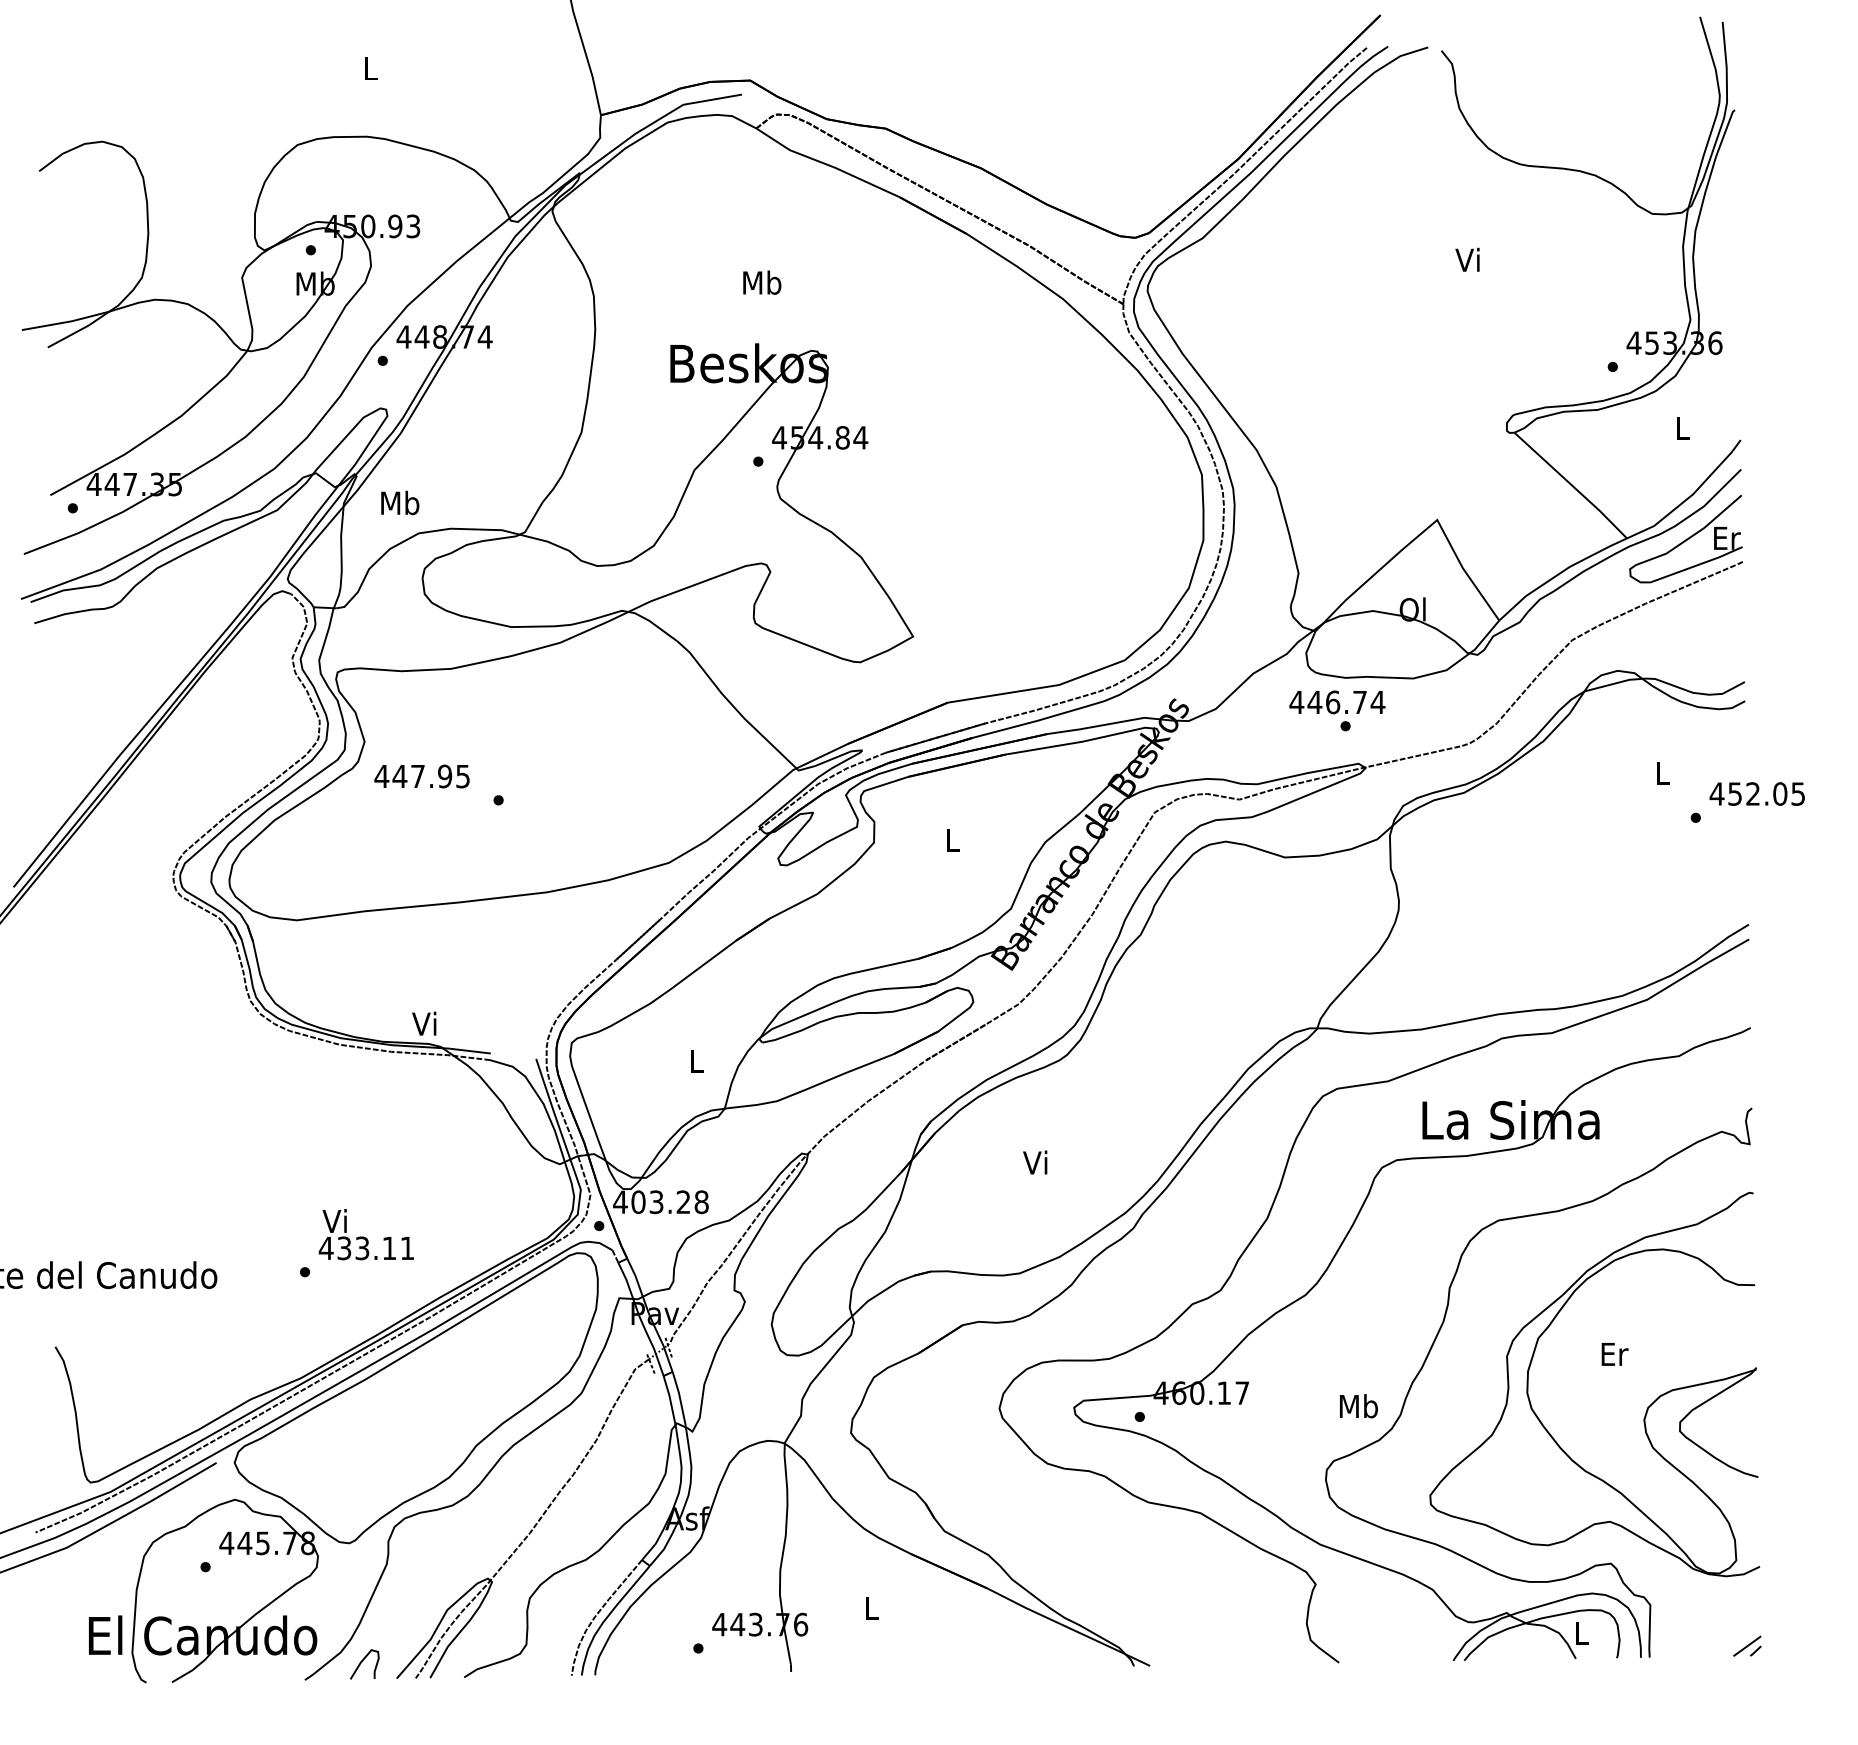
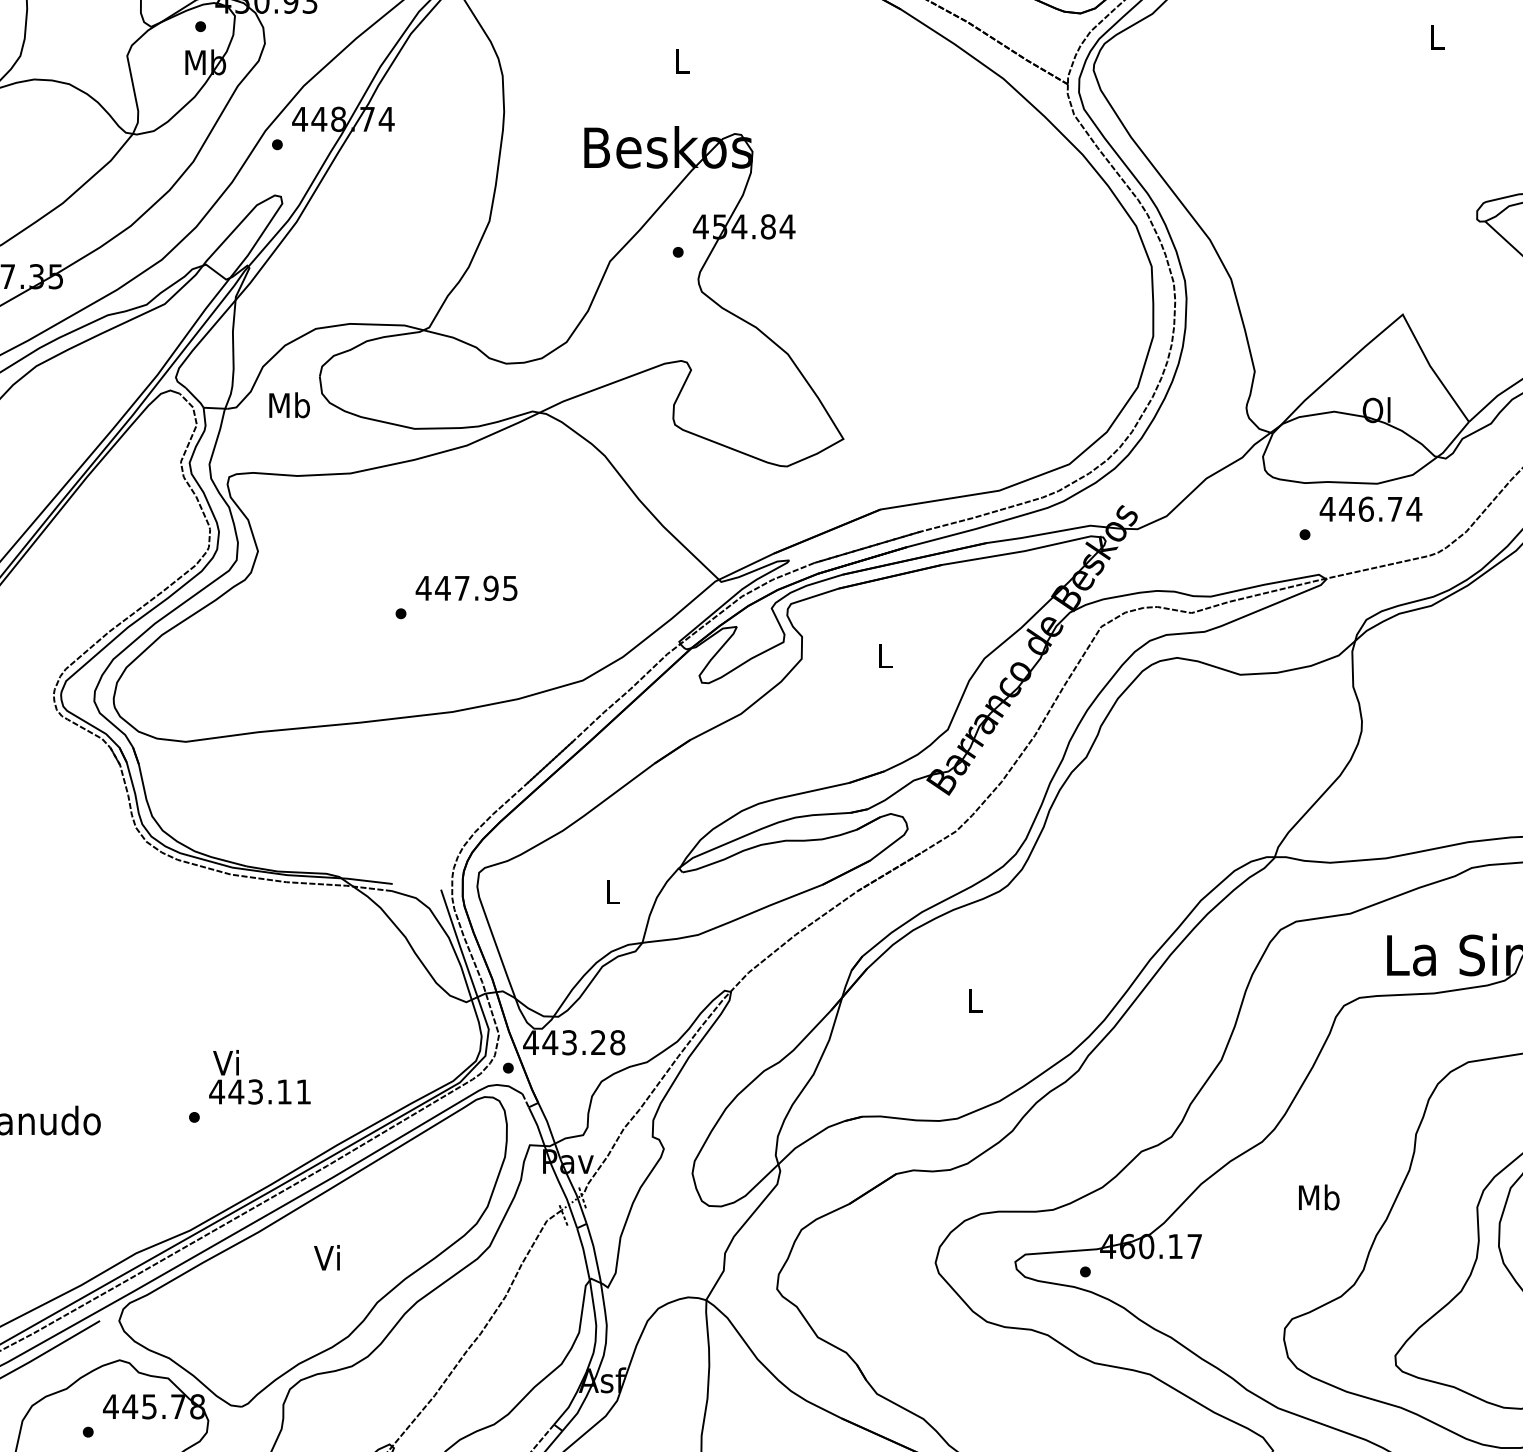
text: (1467, 259) -> (1435, 36), Vi -> L
text: (762, 282) -> (682, 61), Mb -> L
text: (400, 502) -> (289, 404), moved
text: (1337, 702) -> (1371, 509), moved
text: (421, 776) -> (465, 588), moved
text: (424, 1023) -> (327, 1257), moved
text: (1035, 1162) -> (974, 1000), Vi -> L
text: (638, 1202) -> (550, 1043), 403.28 -> 443.28
text: (343, 1248) -> (235, 1092), 433.11 -> 443.11
text: (1358, 1406) -> (1318, 1197), moved

